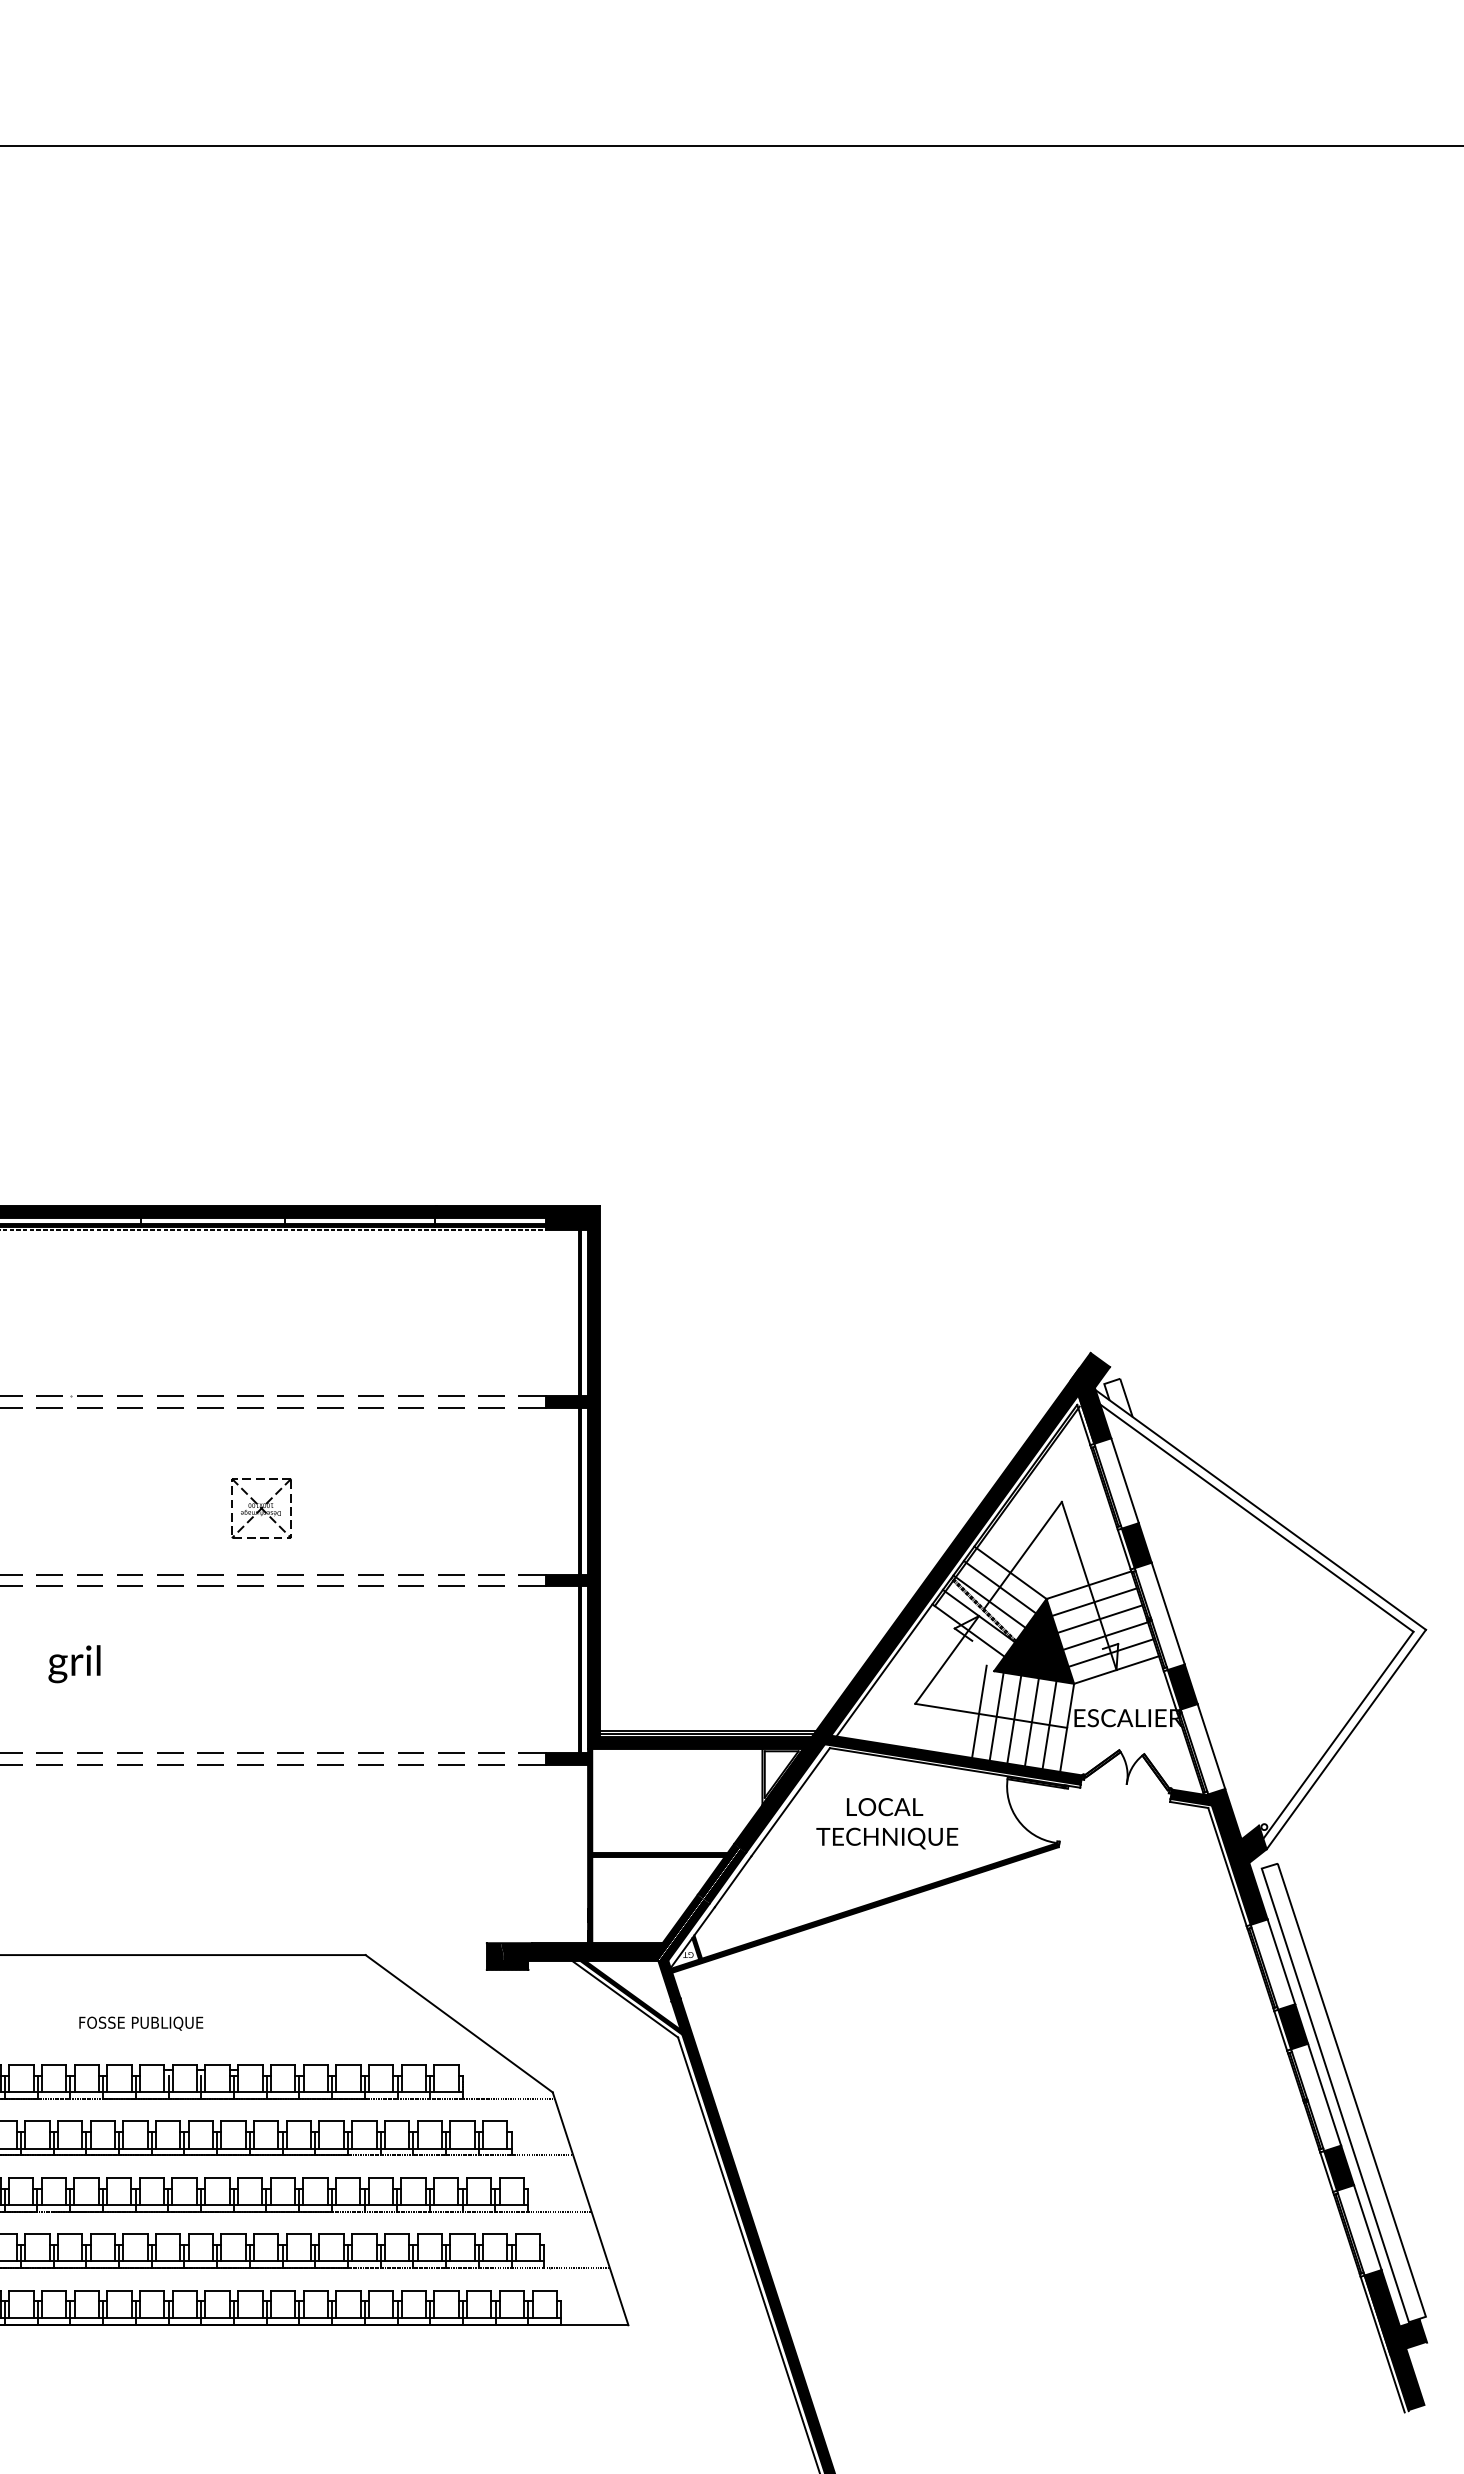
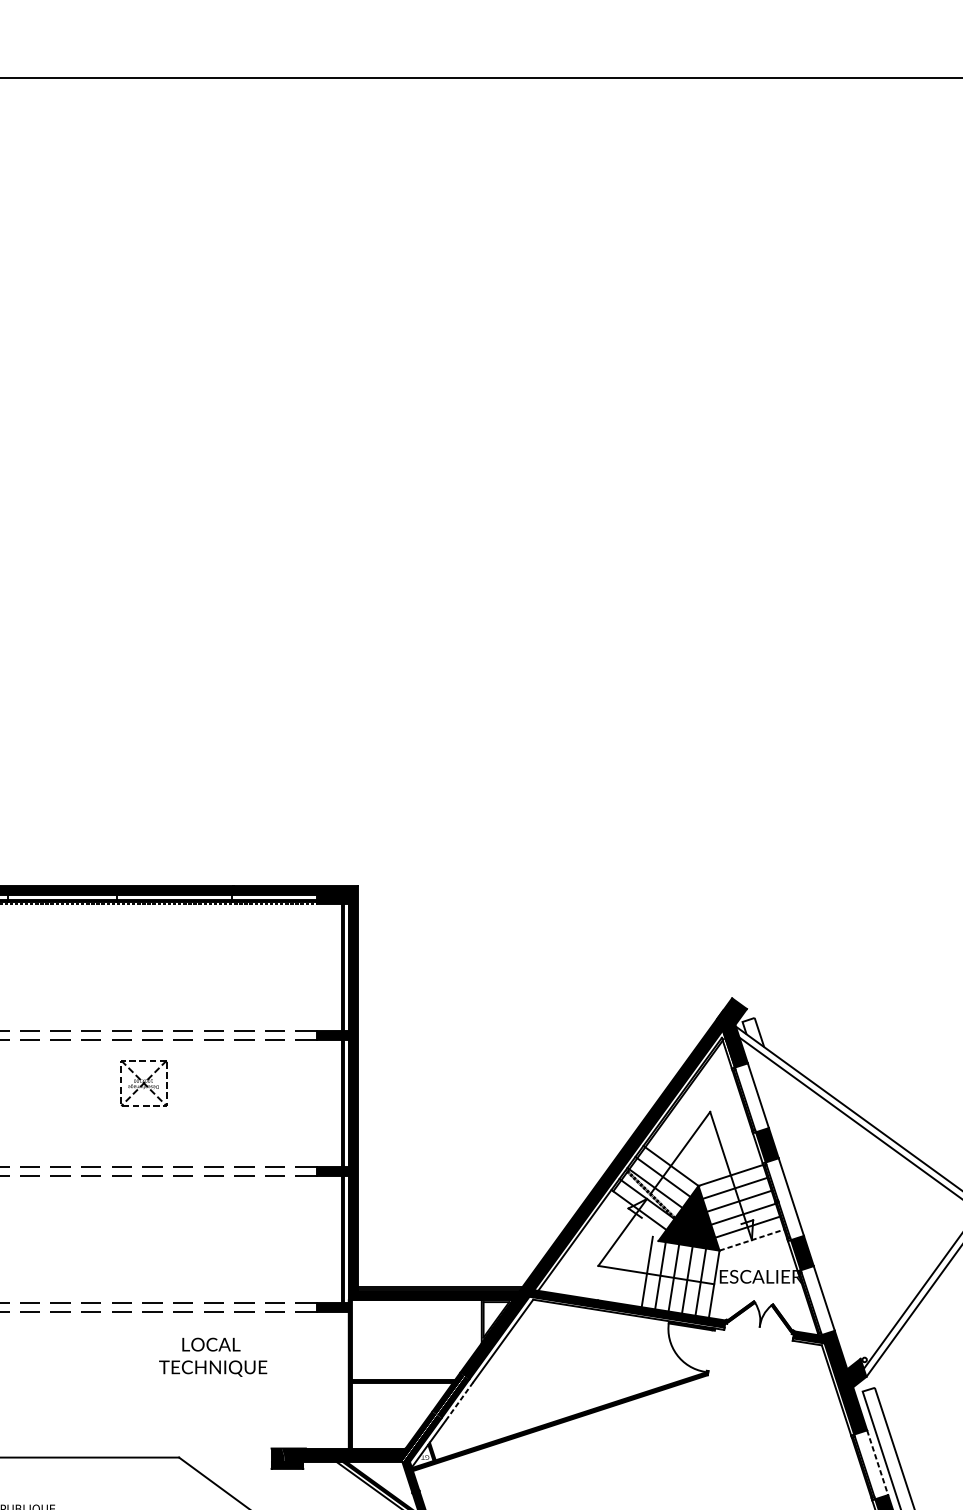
part: (261, 1508) -> (143, 1083), moved
line: (1116, 1670) -> (751, 1240), solid -> dashed
text: (887, 1823) -> (213, 1357), moved
line: (732, 1882) -> (458, 1402), solid -> dashed
line: (1281, 1961) -> (877, 1462), solid -> dashed

